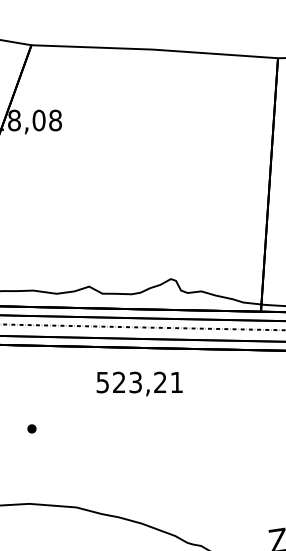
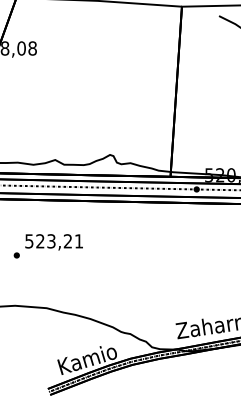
text: (138, 384) -> (53, 242), moved

